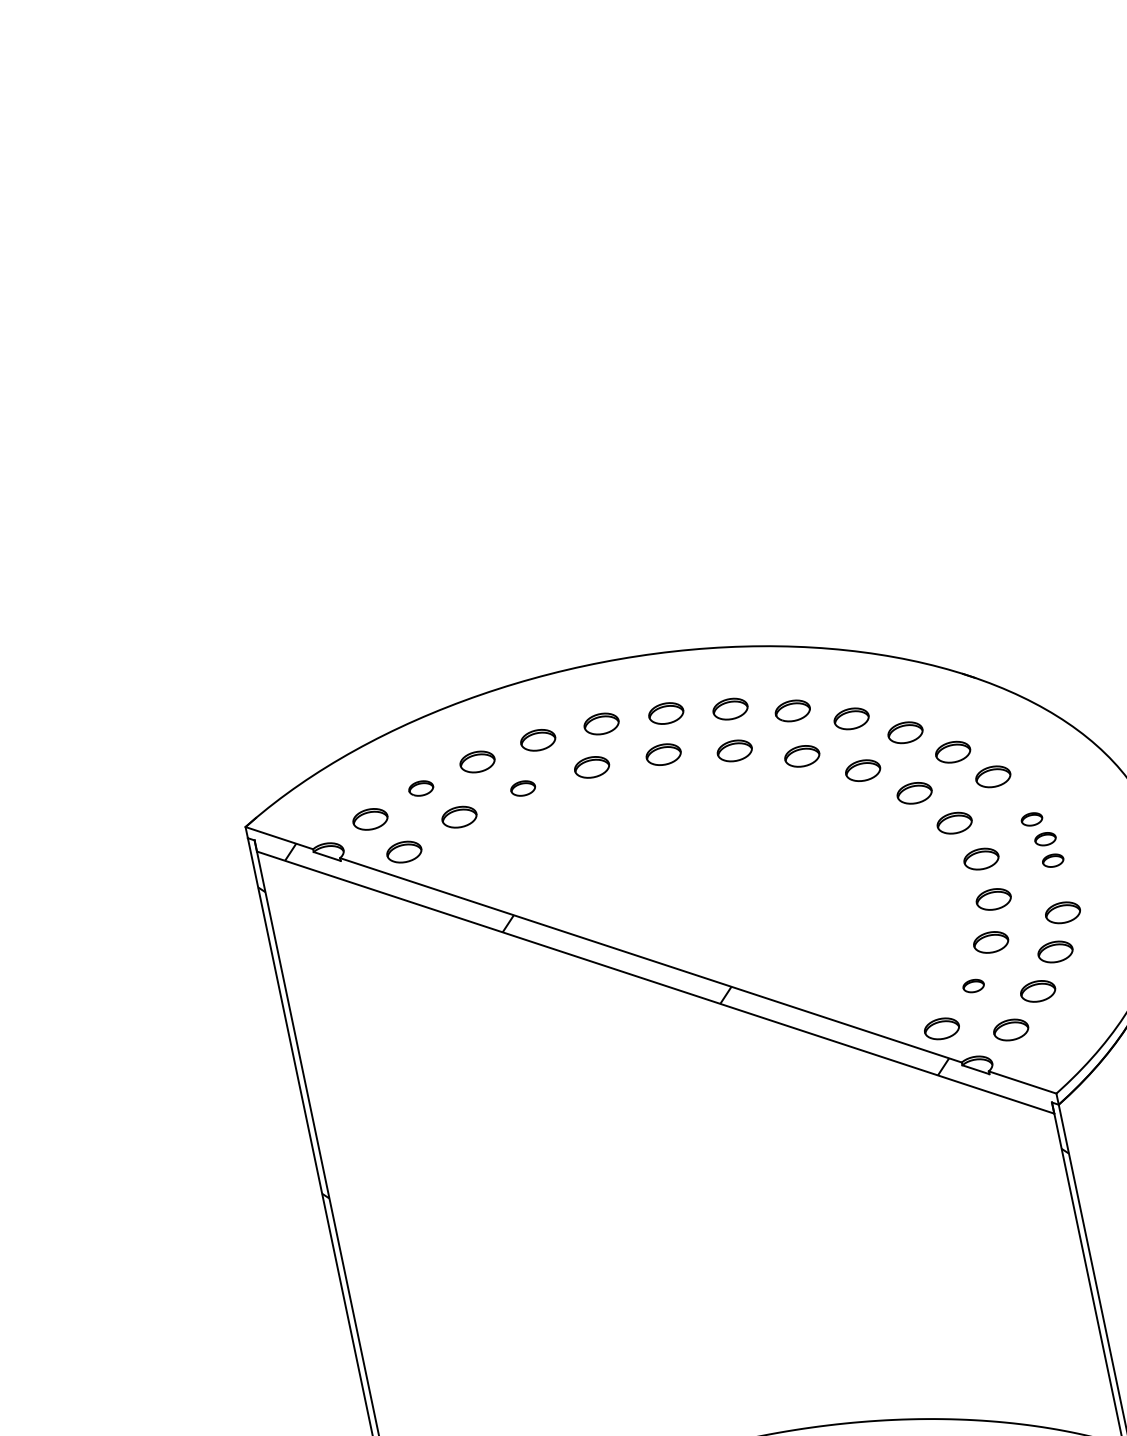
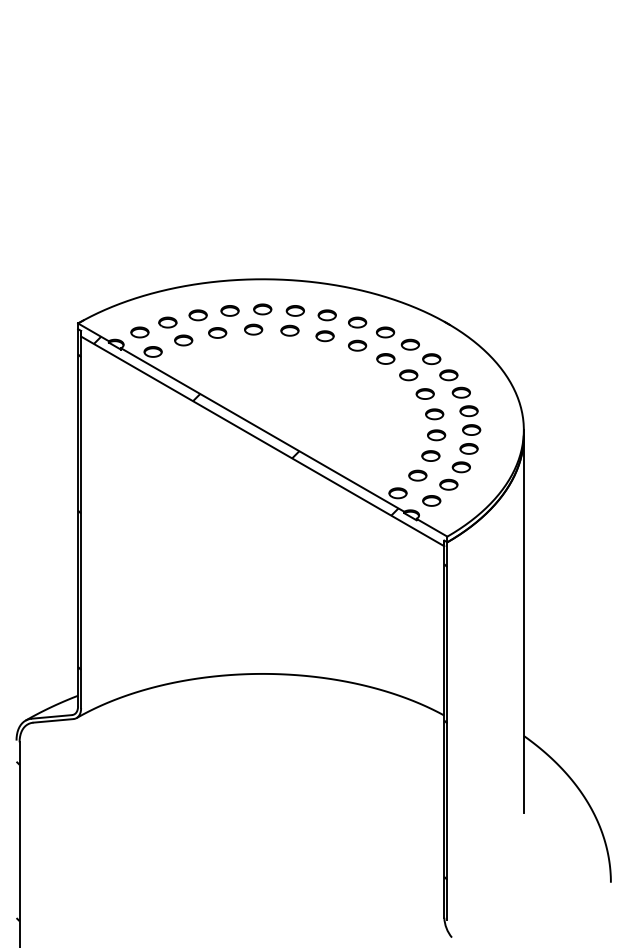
part: (522, 787) -> (217, 332), size x1.43
part: (420, 788) -> (167, 322), size x1.43
part: (1042, 838) -> (466, 410), size x1.67
part: (972, 986) -> (417, 475), size x1.67

